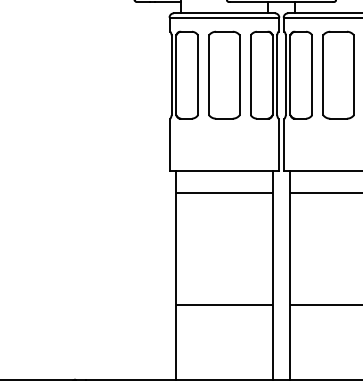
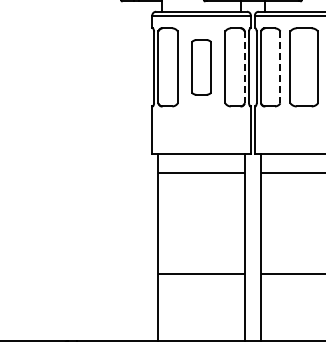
part: (224, 75) -> (201, 67), size x0.7
line: (272, 75) -> (244, 67), solid -> dashed
line: (312, 75) -> (280, 67), solid -> dashed

